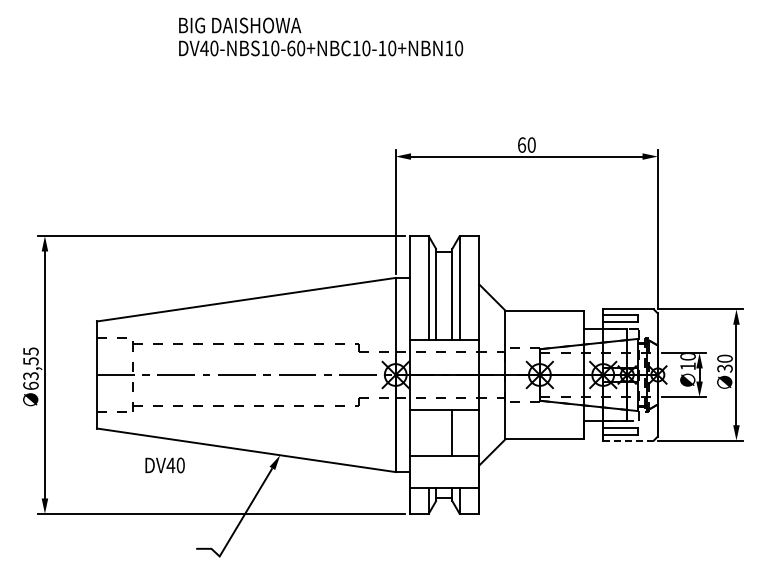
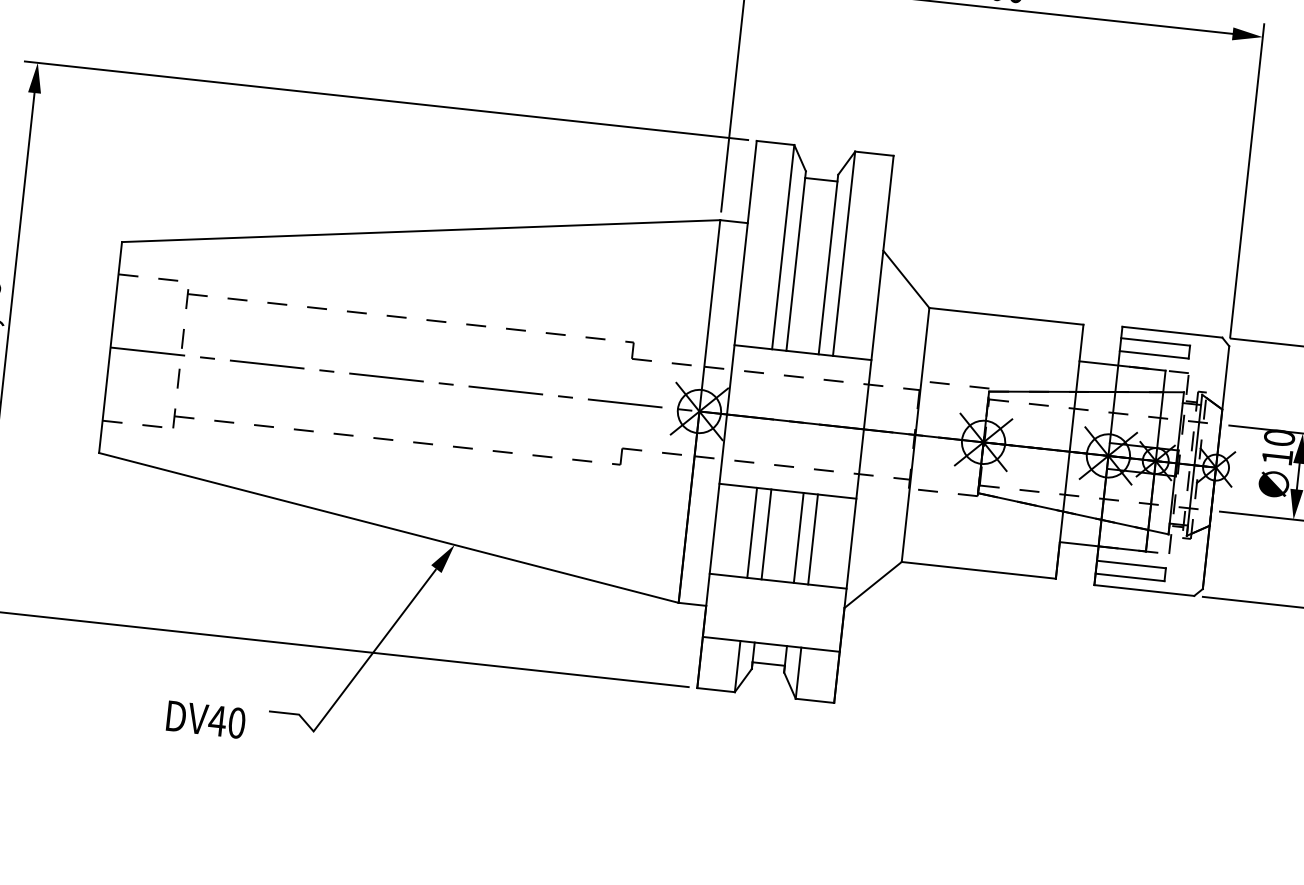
line: (428, 432) -> (751, 531), added
line: (436, 432) -> (767, 533), added
line: (459, 432) -> (812, 538), added
line: (629, 440) -> (1146, 590), dashed -> solid
text: (164, 465) -> (204, 719), moved

